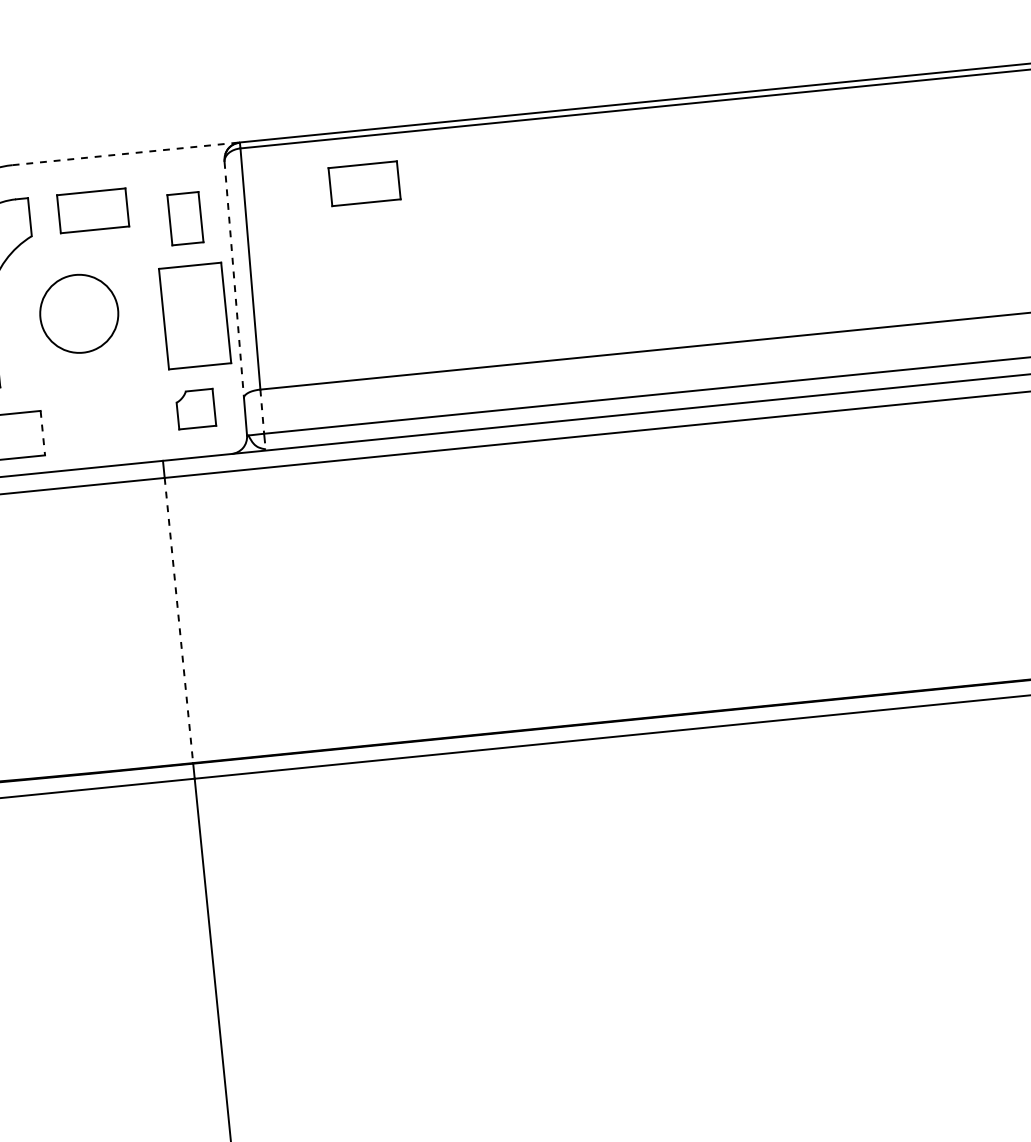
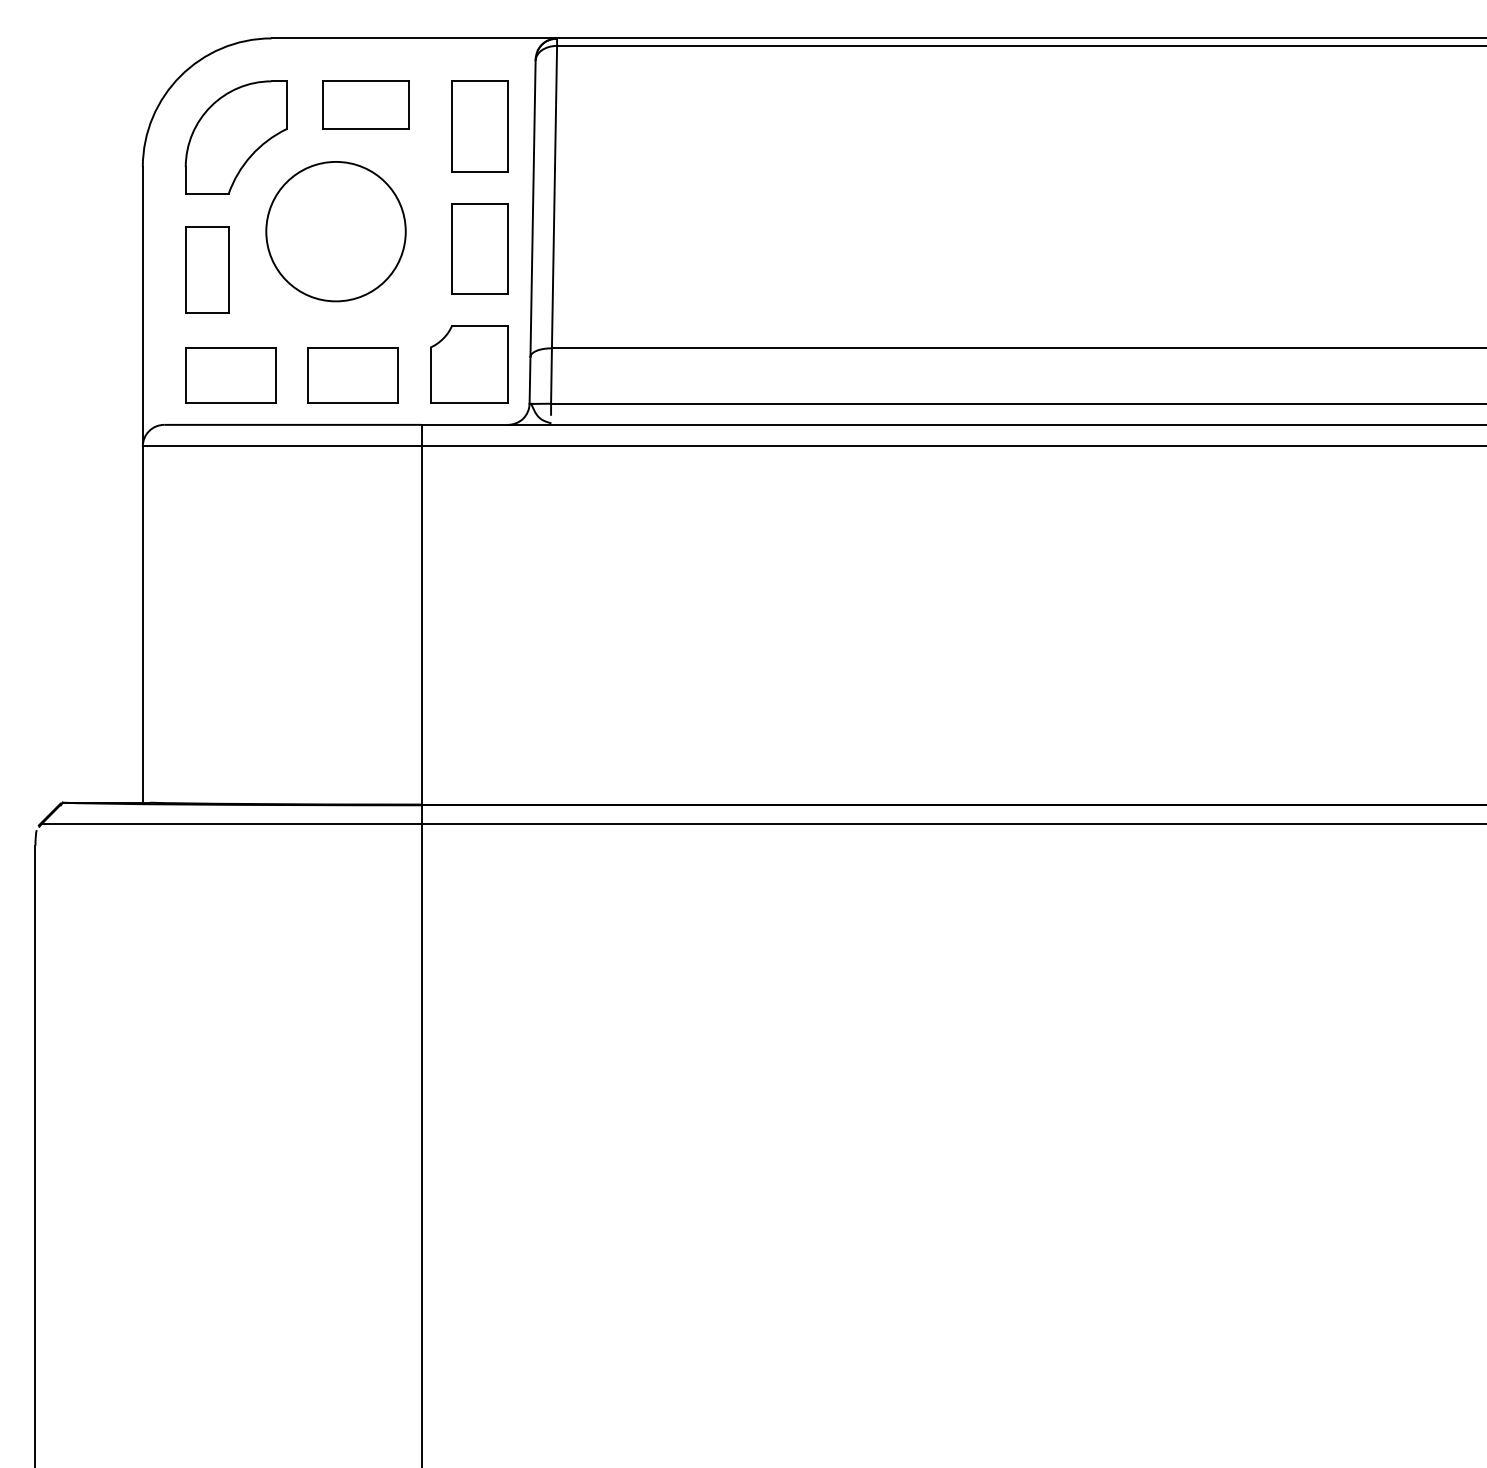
line: (126, 153) -> (414, 38), dashed -> solid
part: (364, 183) -> (706, 104), removed
part: (185, 218) -> (479, 126), size x1.43
line: (234, 280) -> (533, 209), dashed -> solid
circle: (78, 313) -> (335, 231), size x1.43
part: (194, 315) -> (479, 248), size x0.71
part: (196, 409) -> (469, 364), size x1.67
line: (262, 412) -> (551, 376), dashed -> solid
part: (103, 427) -> (352, 375), added
line: (42, 433) -> (275, 375), dashed -> solid
line: (178, 620) -> (421, 625), dashed -> solid

